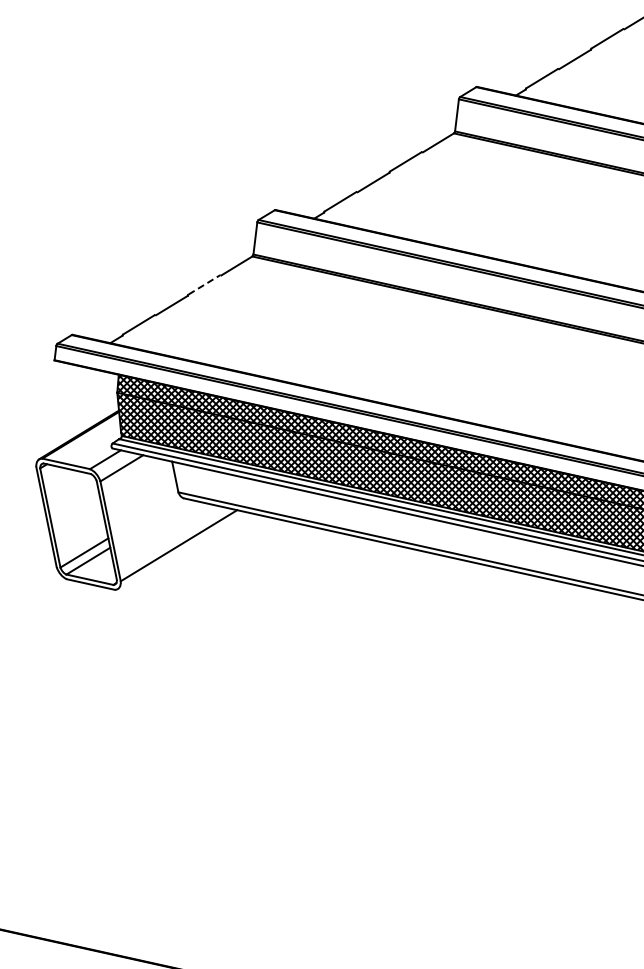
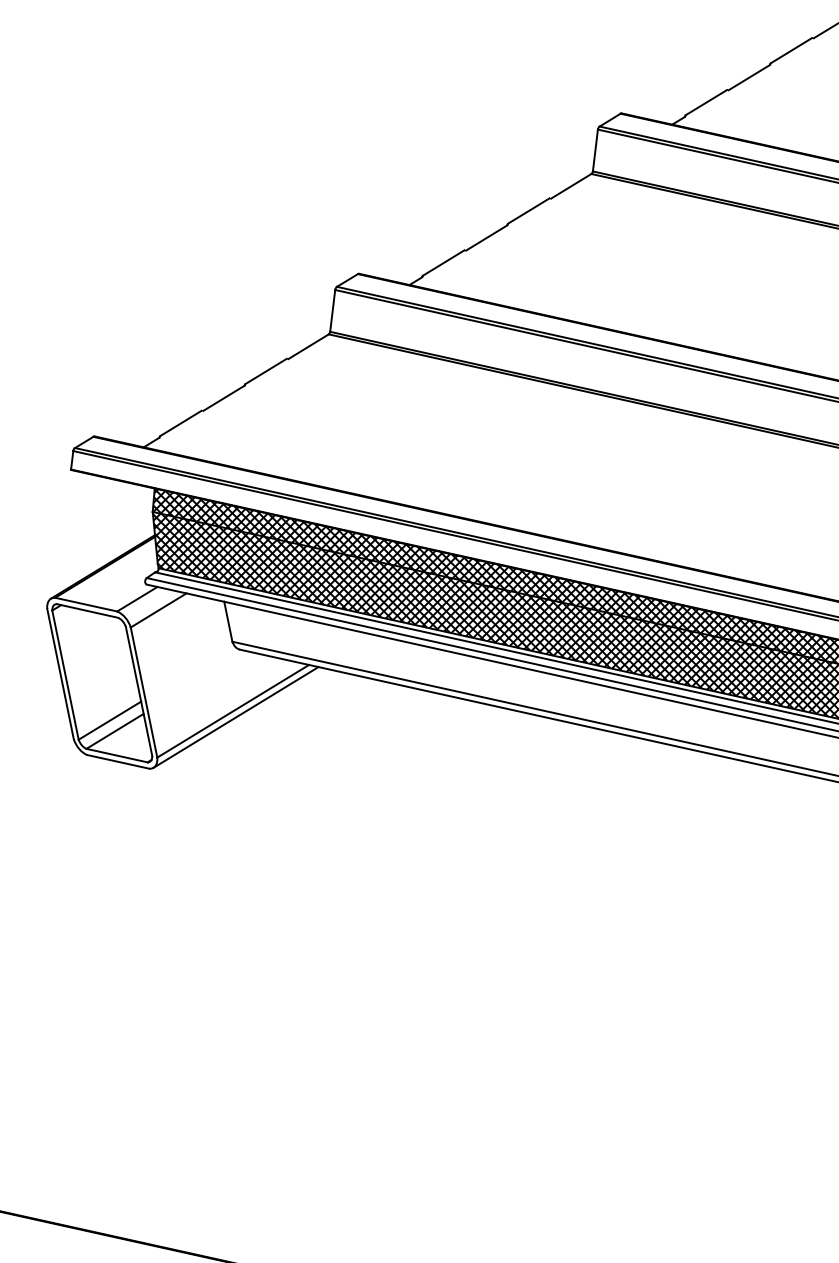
line: (204, 284) -> (266, 370), dashed -> solid
line: (181, 550) -> (236, 717), added

